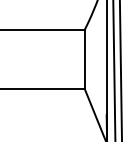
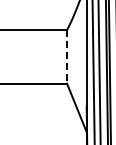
line: (85, 58) -> (67, 56), solid -> dashed

